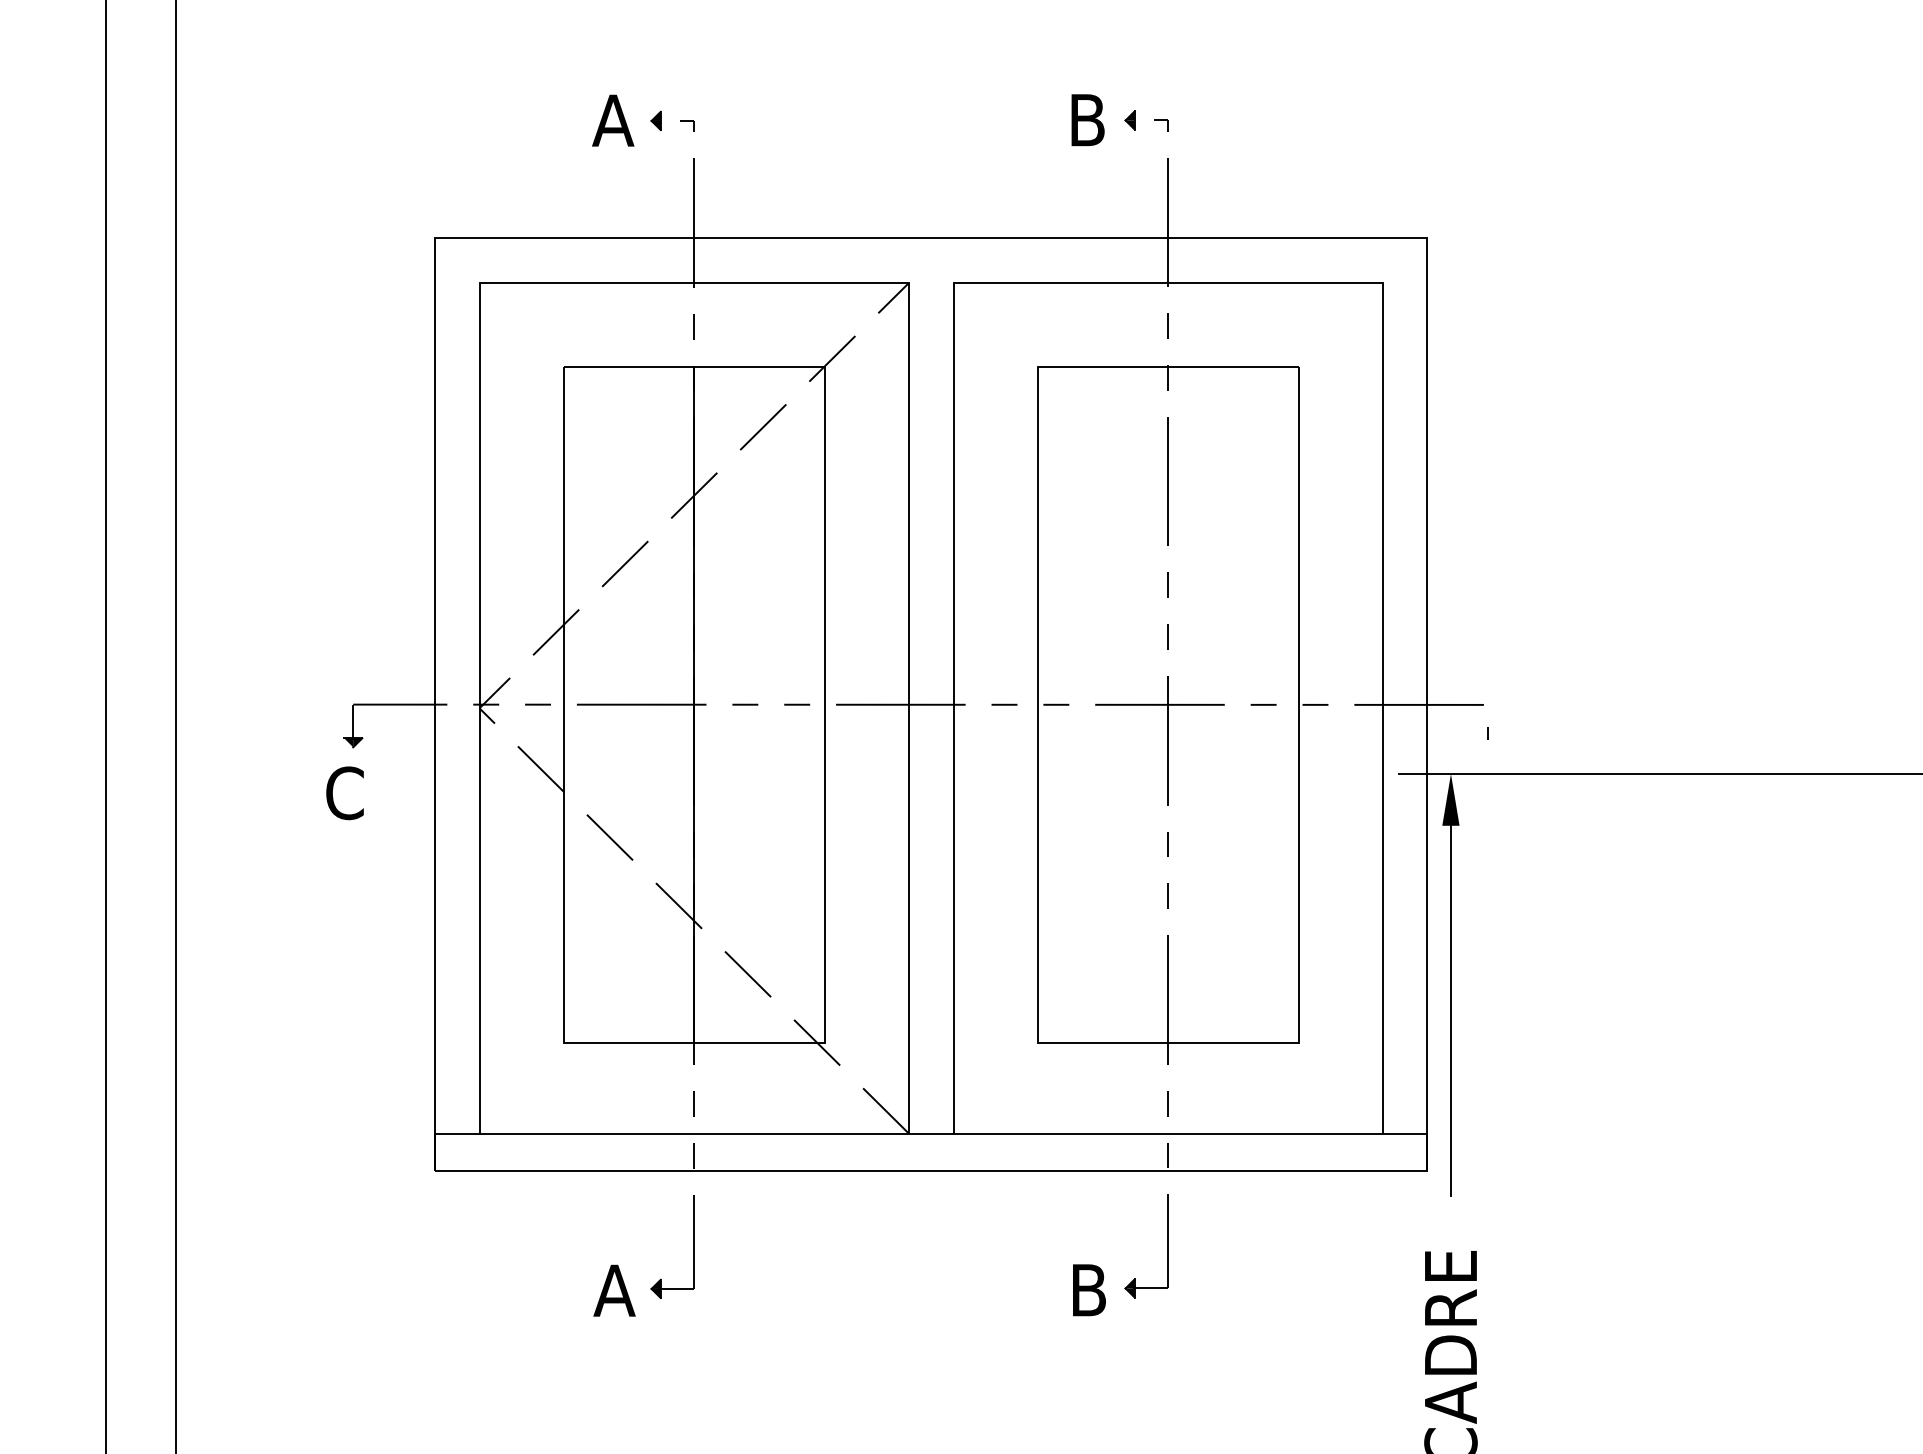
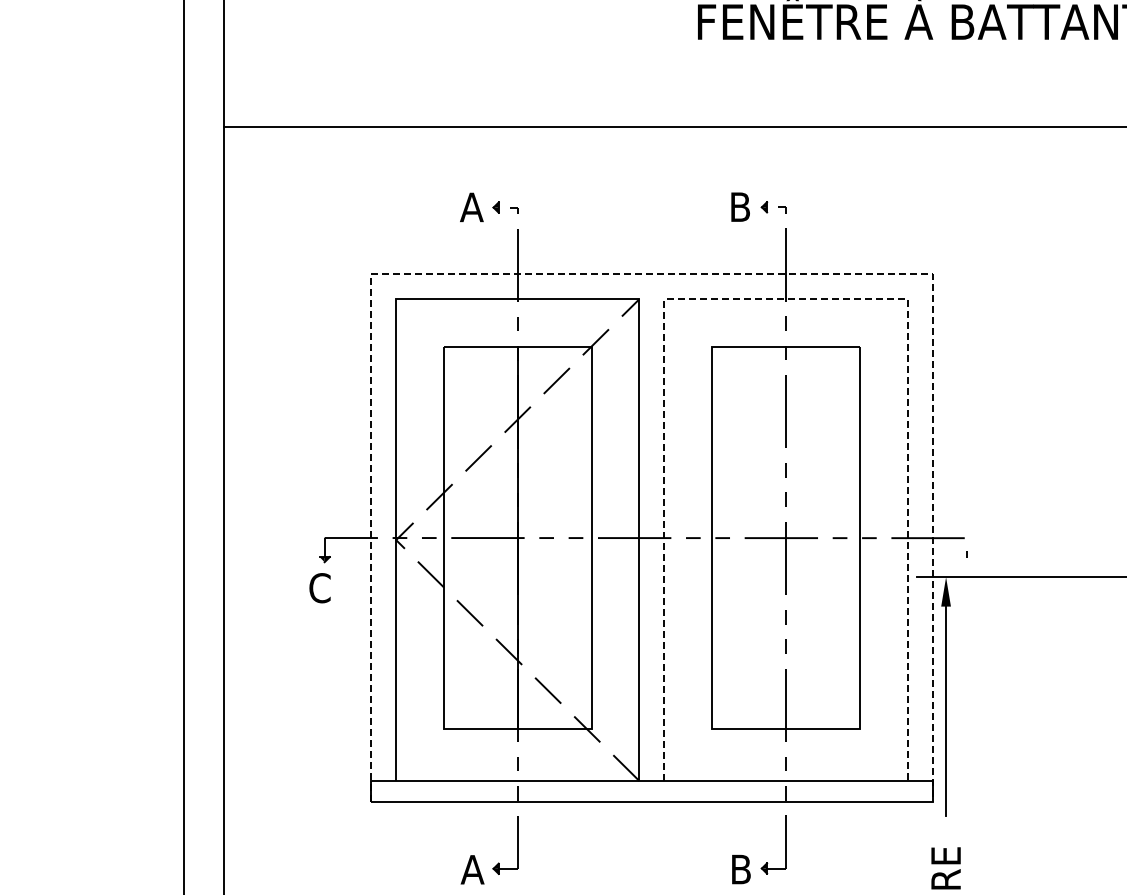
line: (930, 239) -> (651, 274), solid -> dashed
line: (1169, 283) -> (786, 299), solid -> dashed

